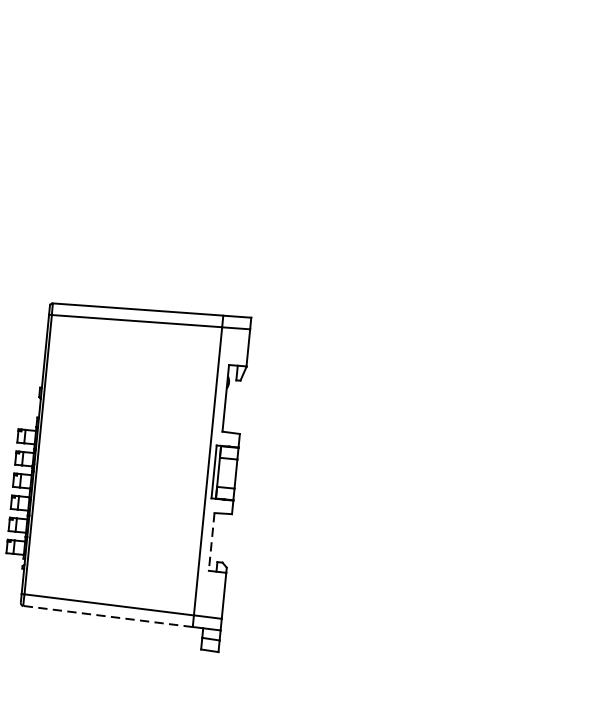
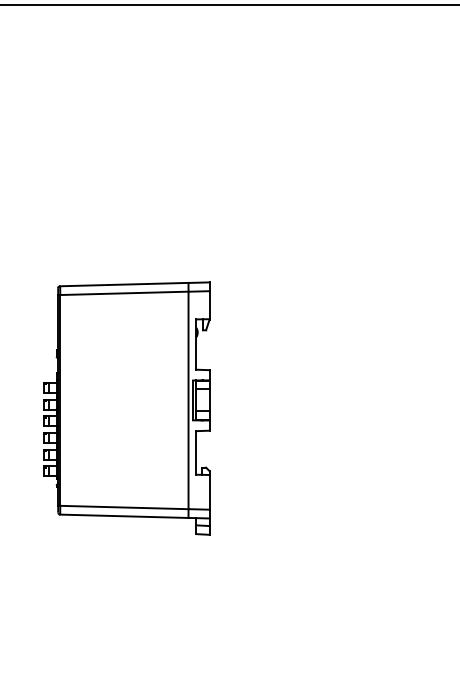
line: (211, 541) -> (196, 452), dashed -> solid
line: (106, 616) -> (123, 516), dashed -> solid

